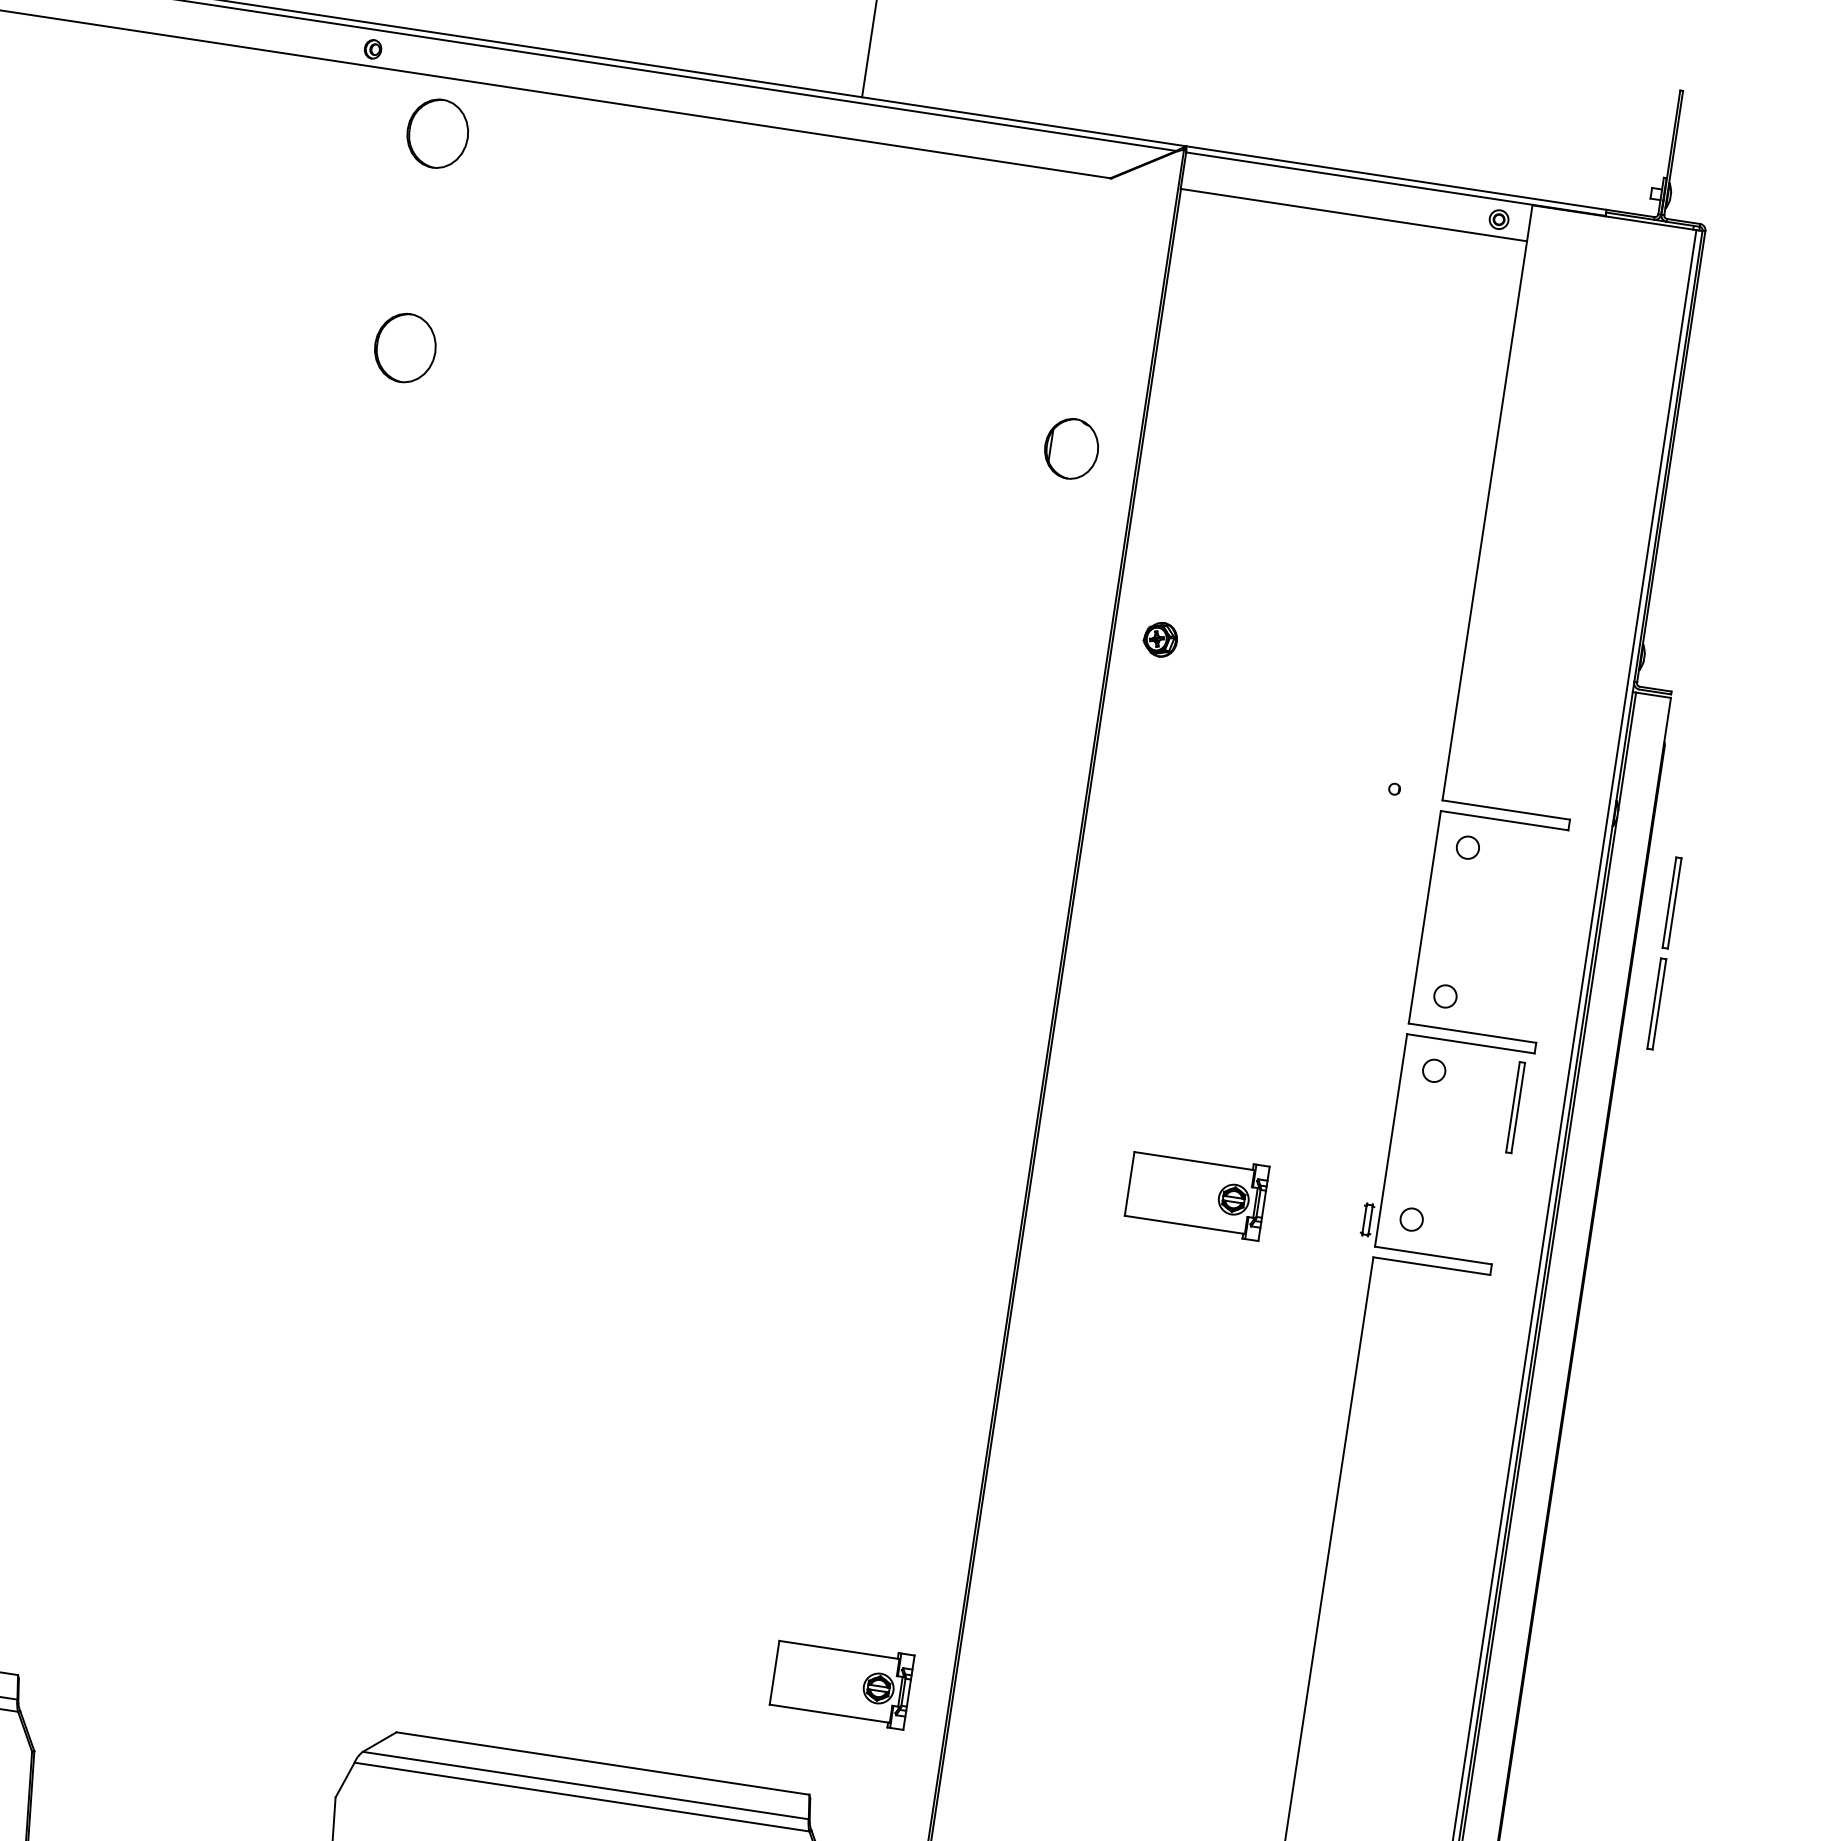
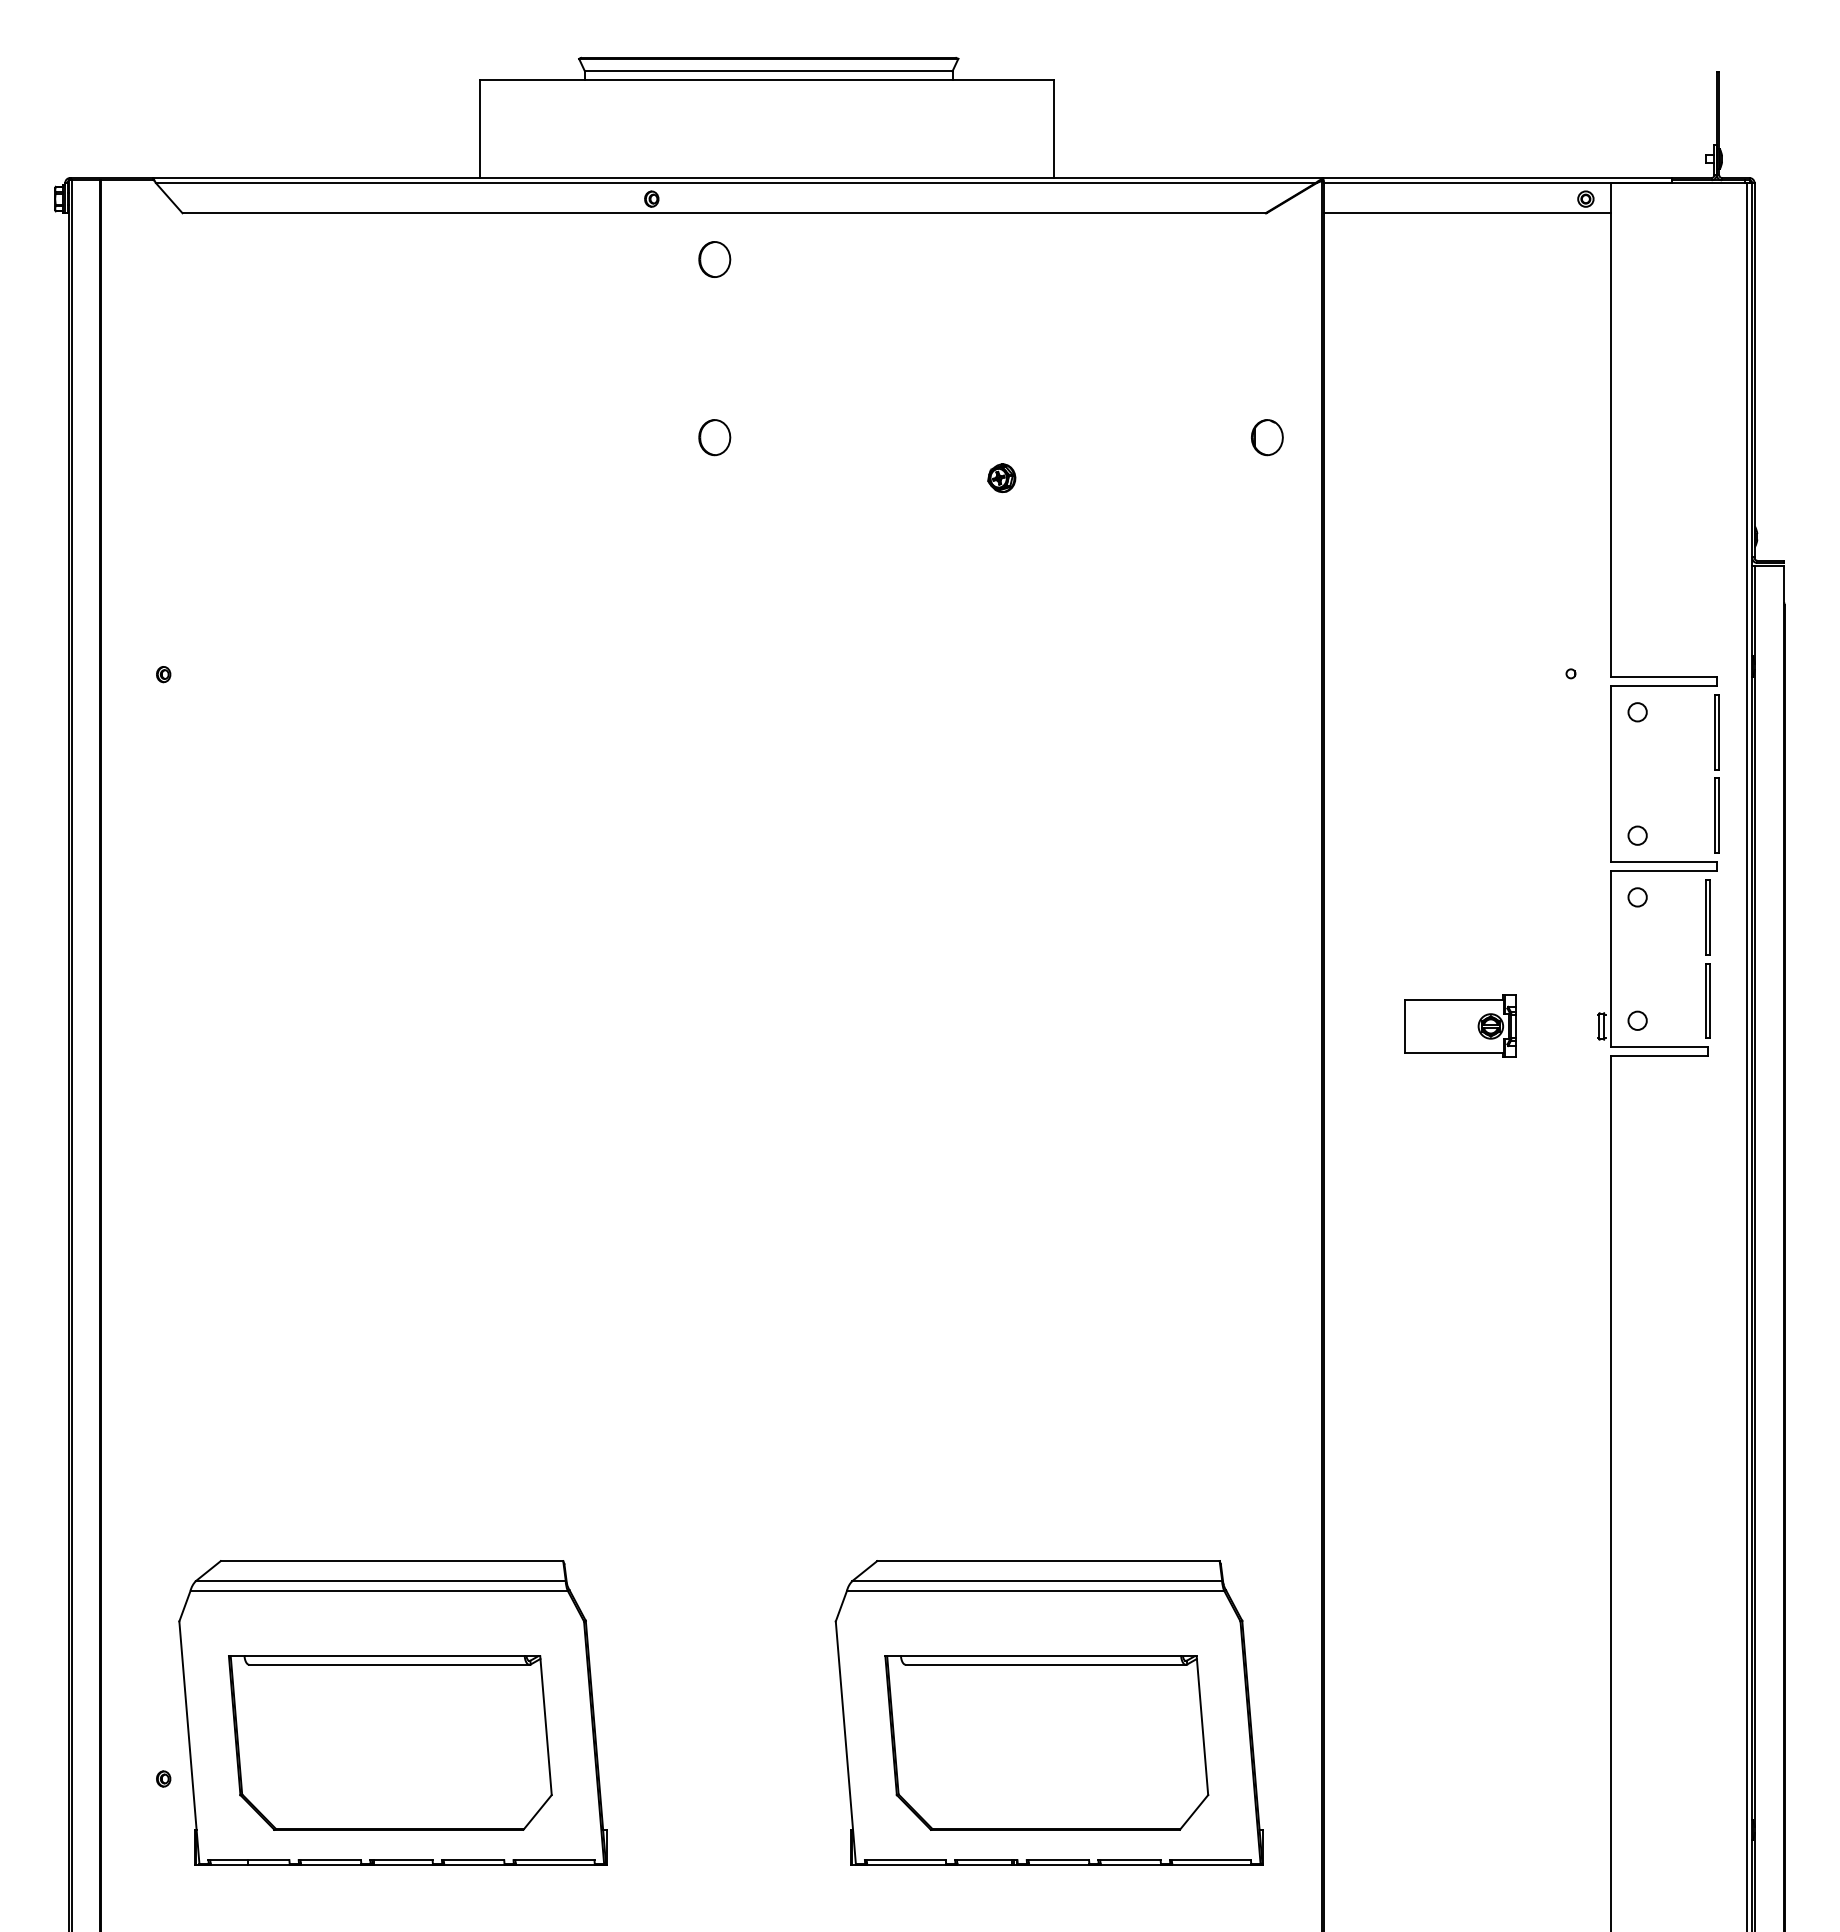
part: (437, 133) -> (714, 259), size x0.62
part: (405, 348) -> (714, 437), size x0.62
part: (1071, 448) -> (1267, 437), size x0.71
part: (1160, 638) -> (1001, 477), moved
part: (1663, 952) -> (1716, 773), moved
part: (1499, 1207) -> (1707, 1000), added
part: (842, 1681) -> (1232, 1465), removed

